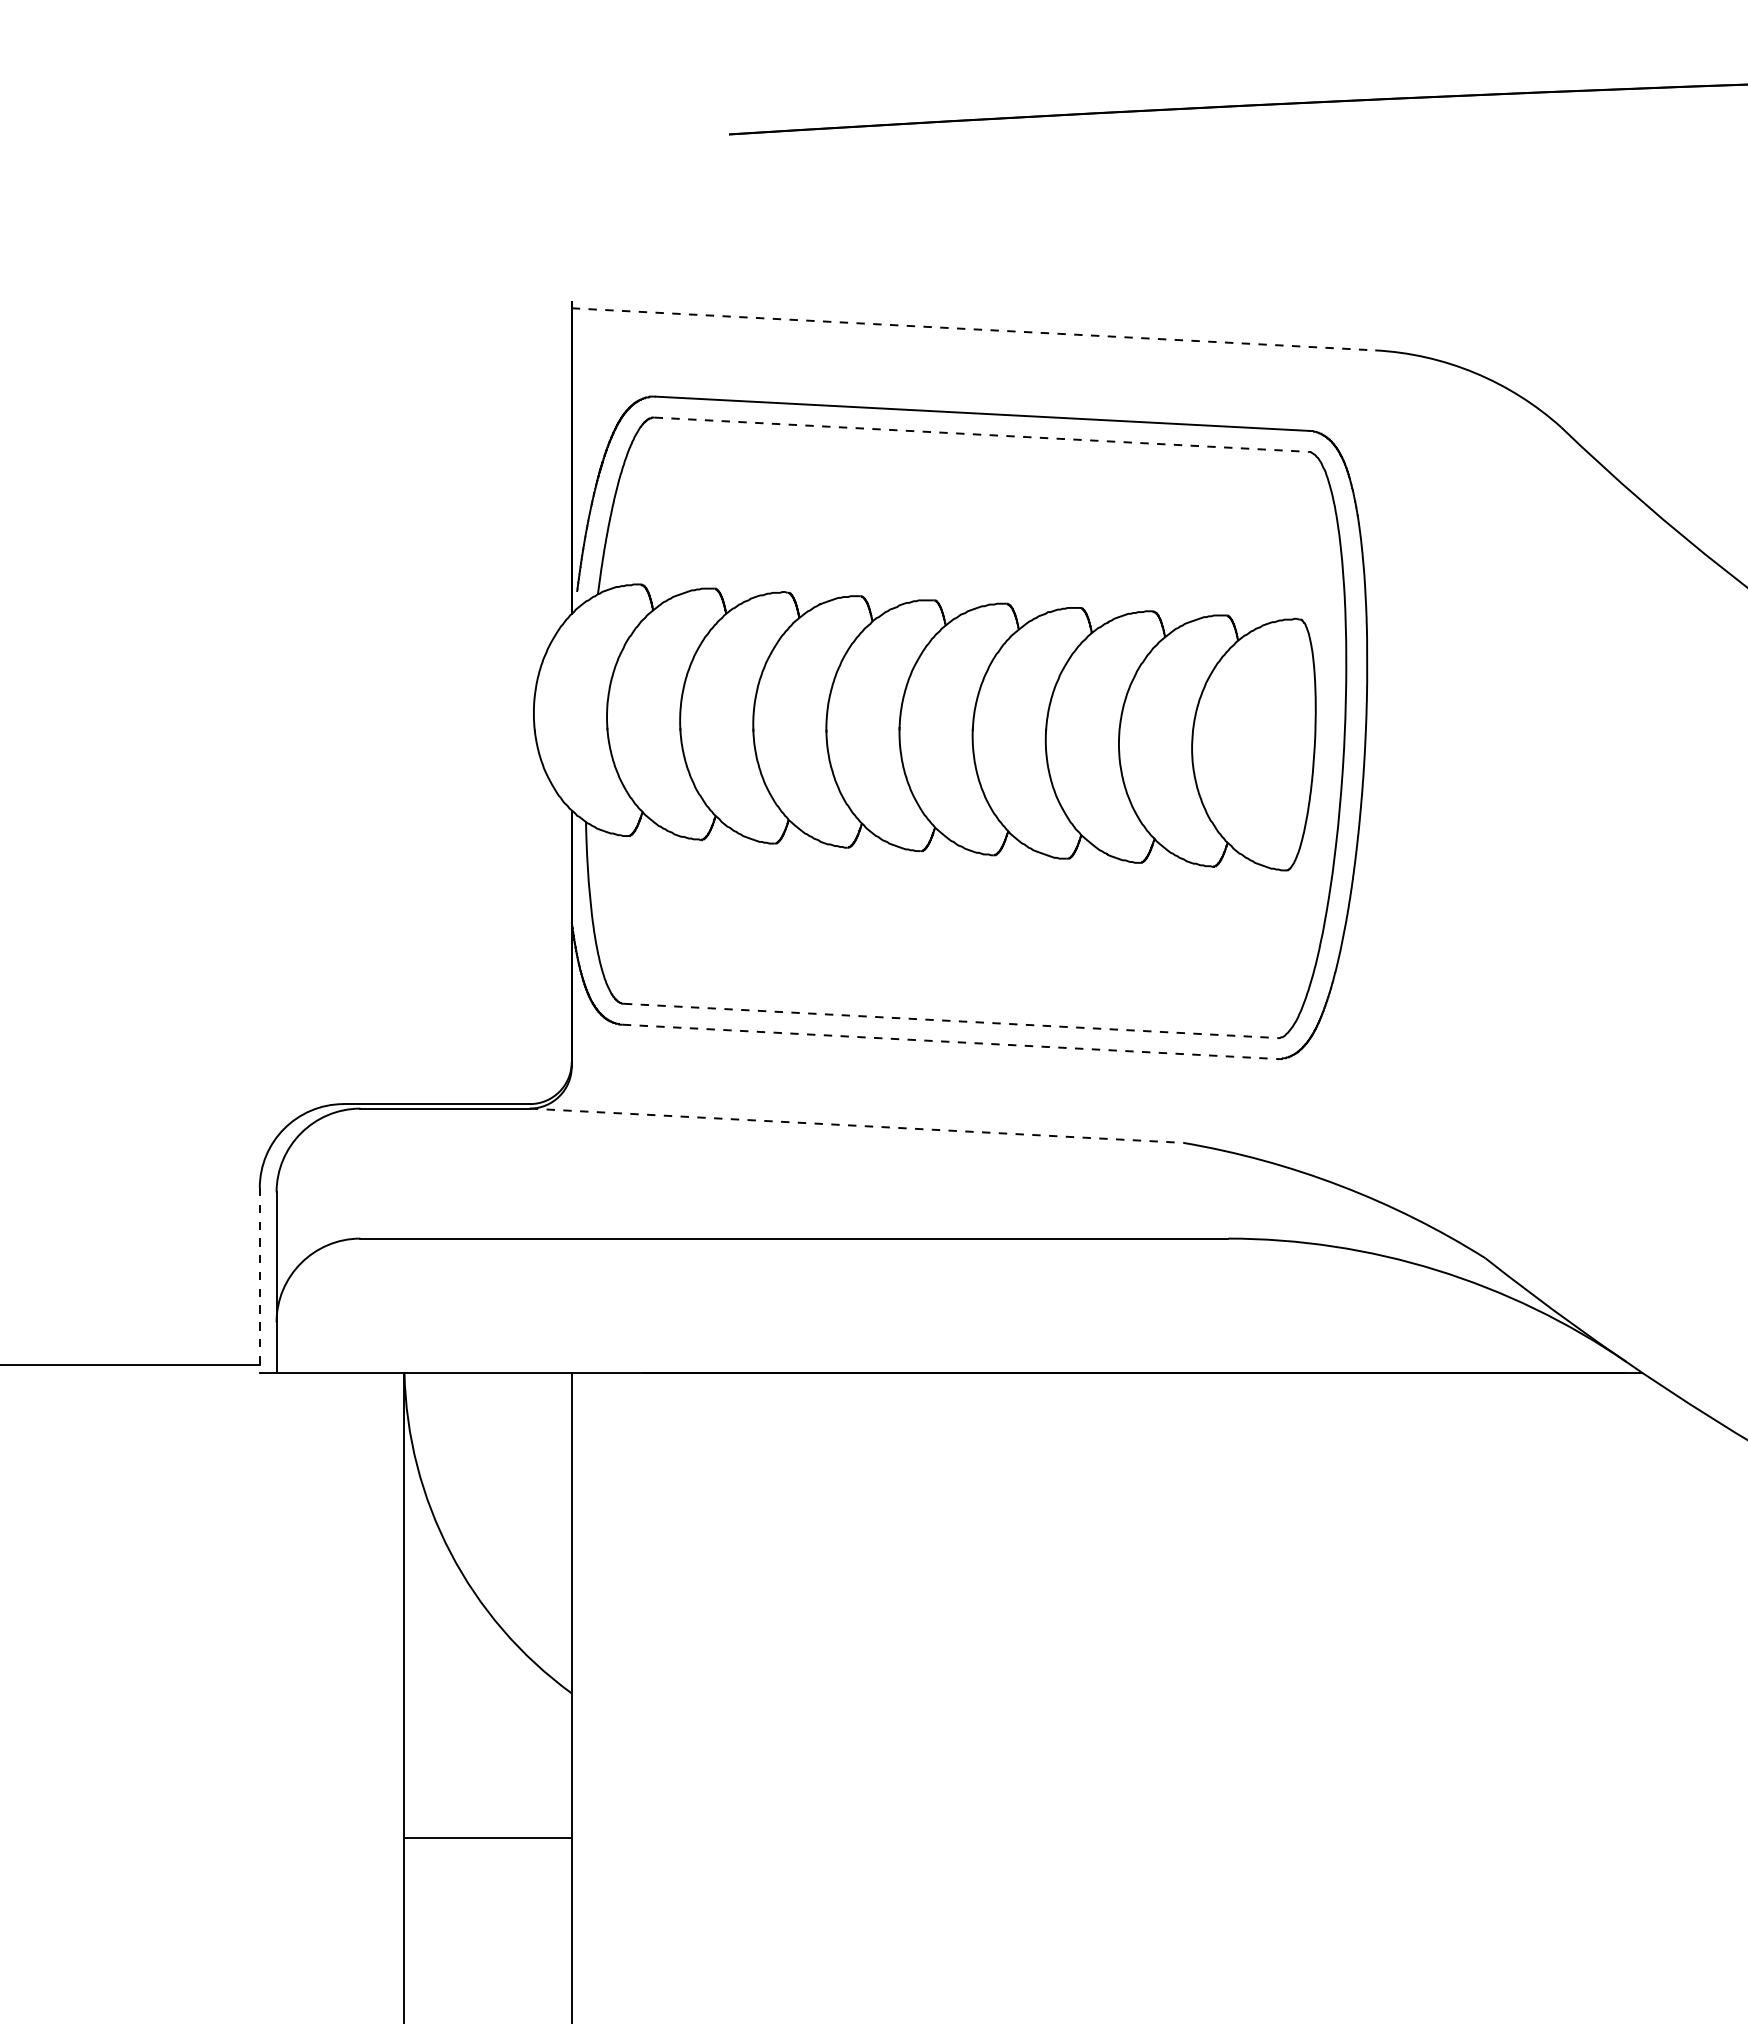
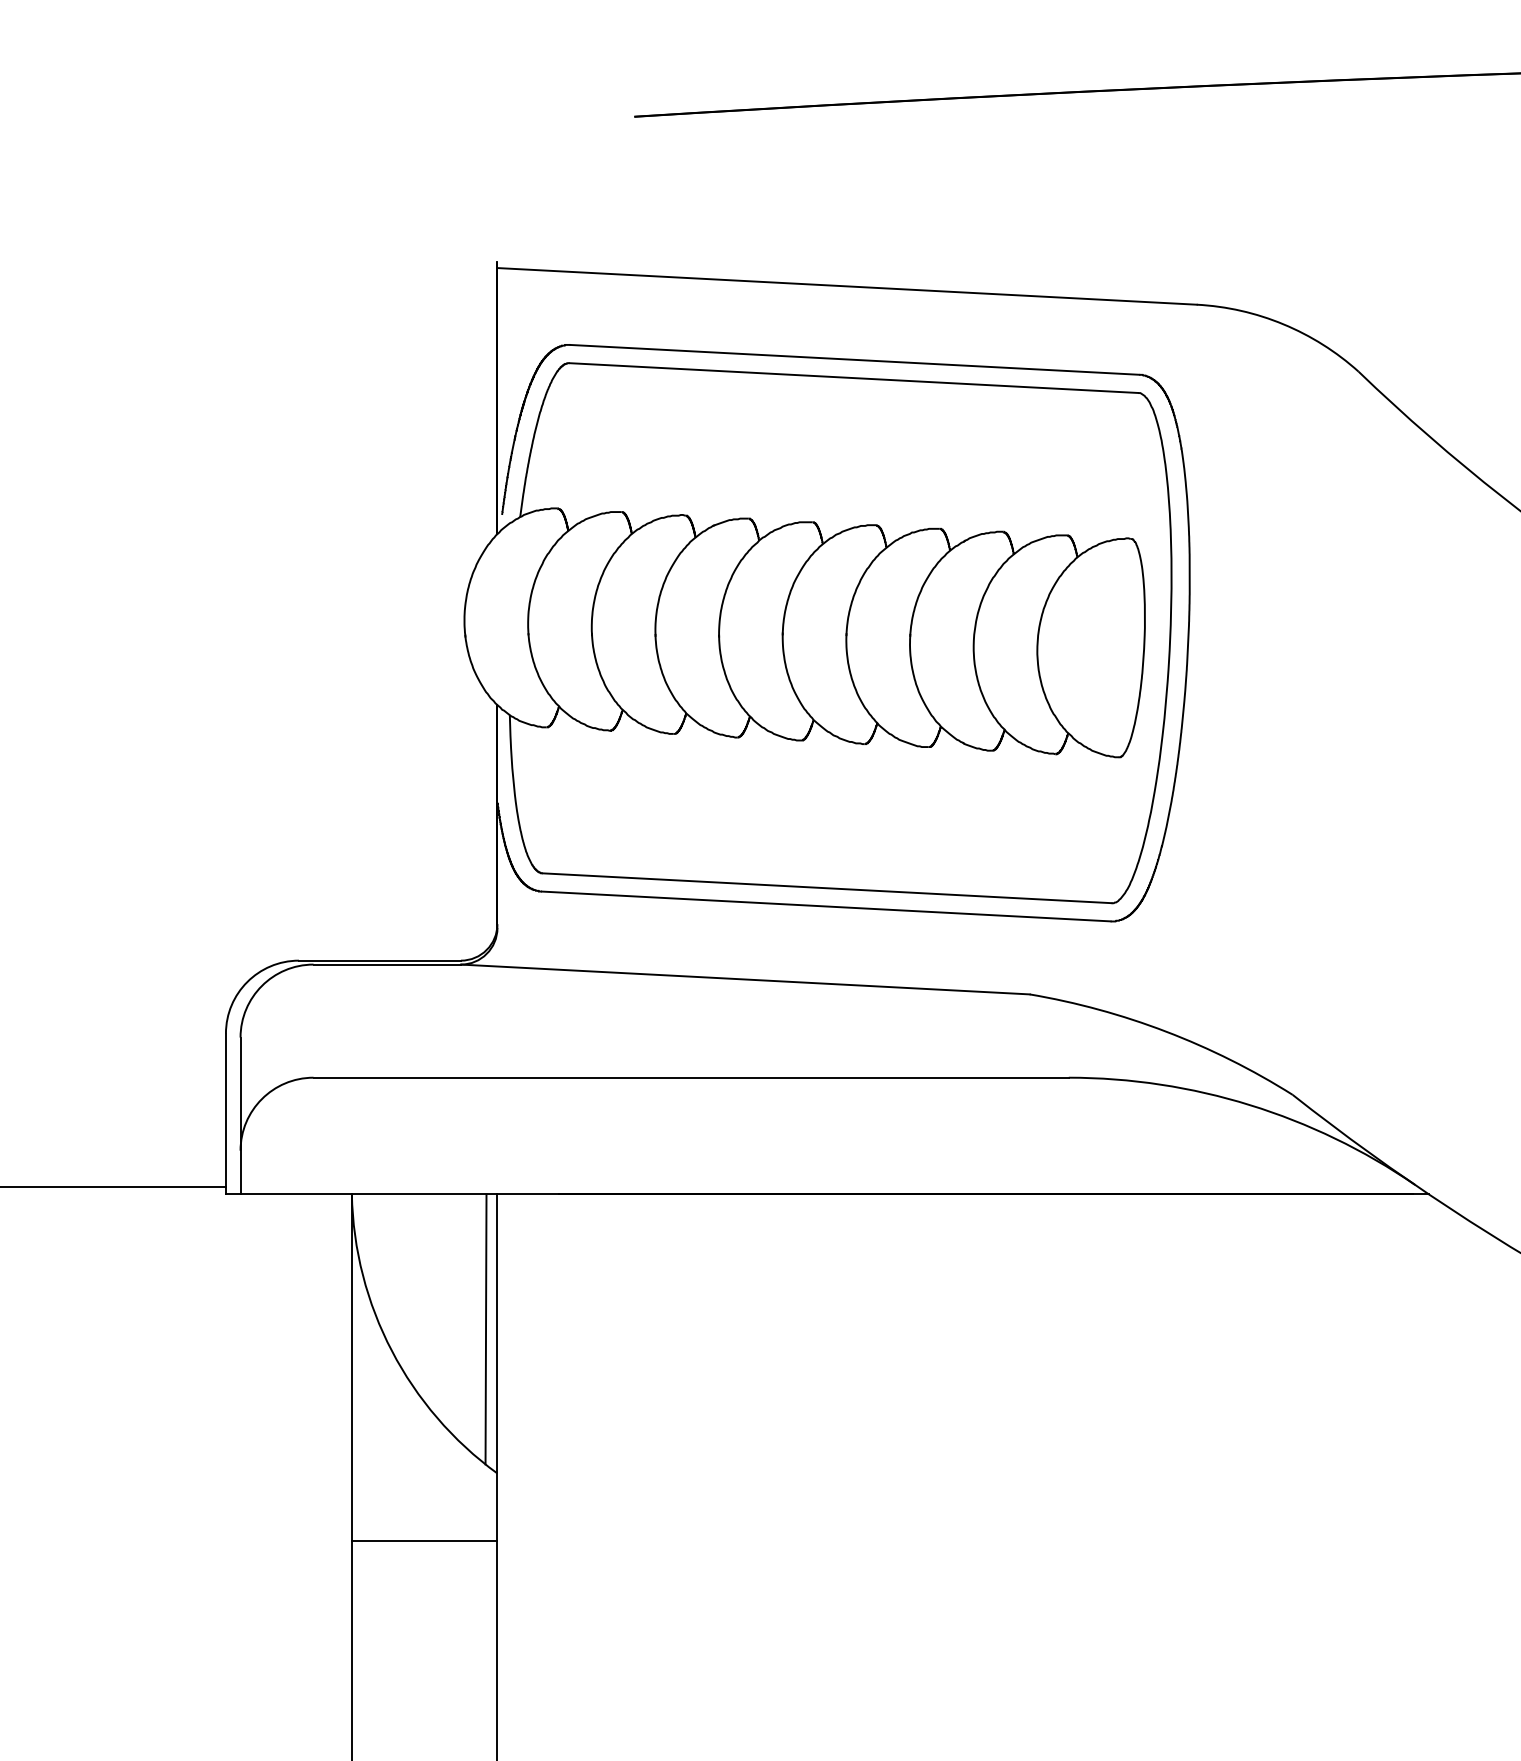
line: (974, 329) -> (847, 286), dashed -> solid
line: (981, 434) -> (854, 377), dashed -> solid
line: (951, 1020) -> (827, 887), dashed -> solid
line: (950, 1041) -> (827, 906), dashed -> solid
line: (857, 1125) -> (746, 979), dashed -> solid
line: (259, 1280) -> (225, 1114), dashed -> solid
line: (558, 1527) -> (485, 1329), added
line: (487, 1838) -> (424, 1541), moved

